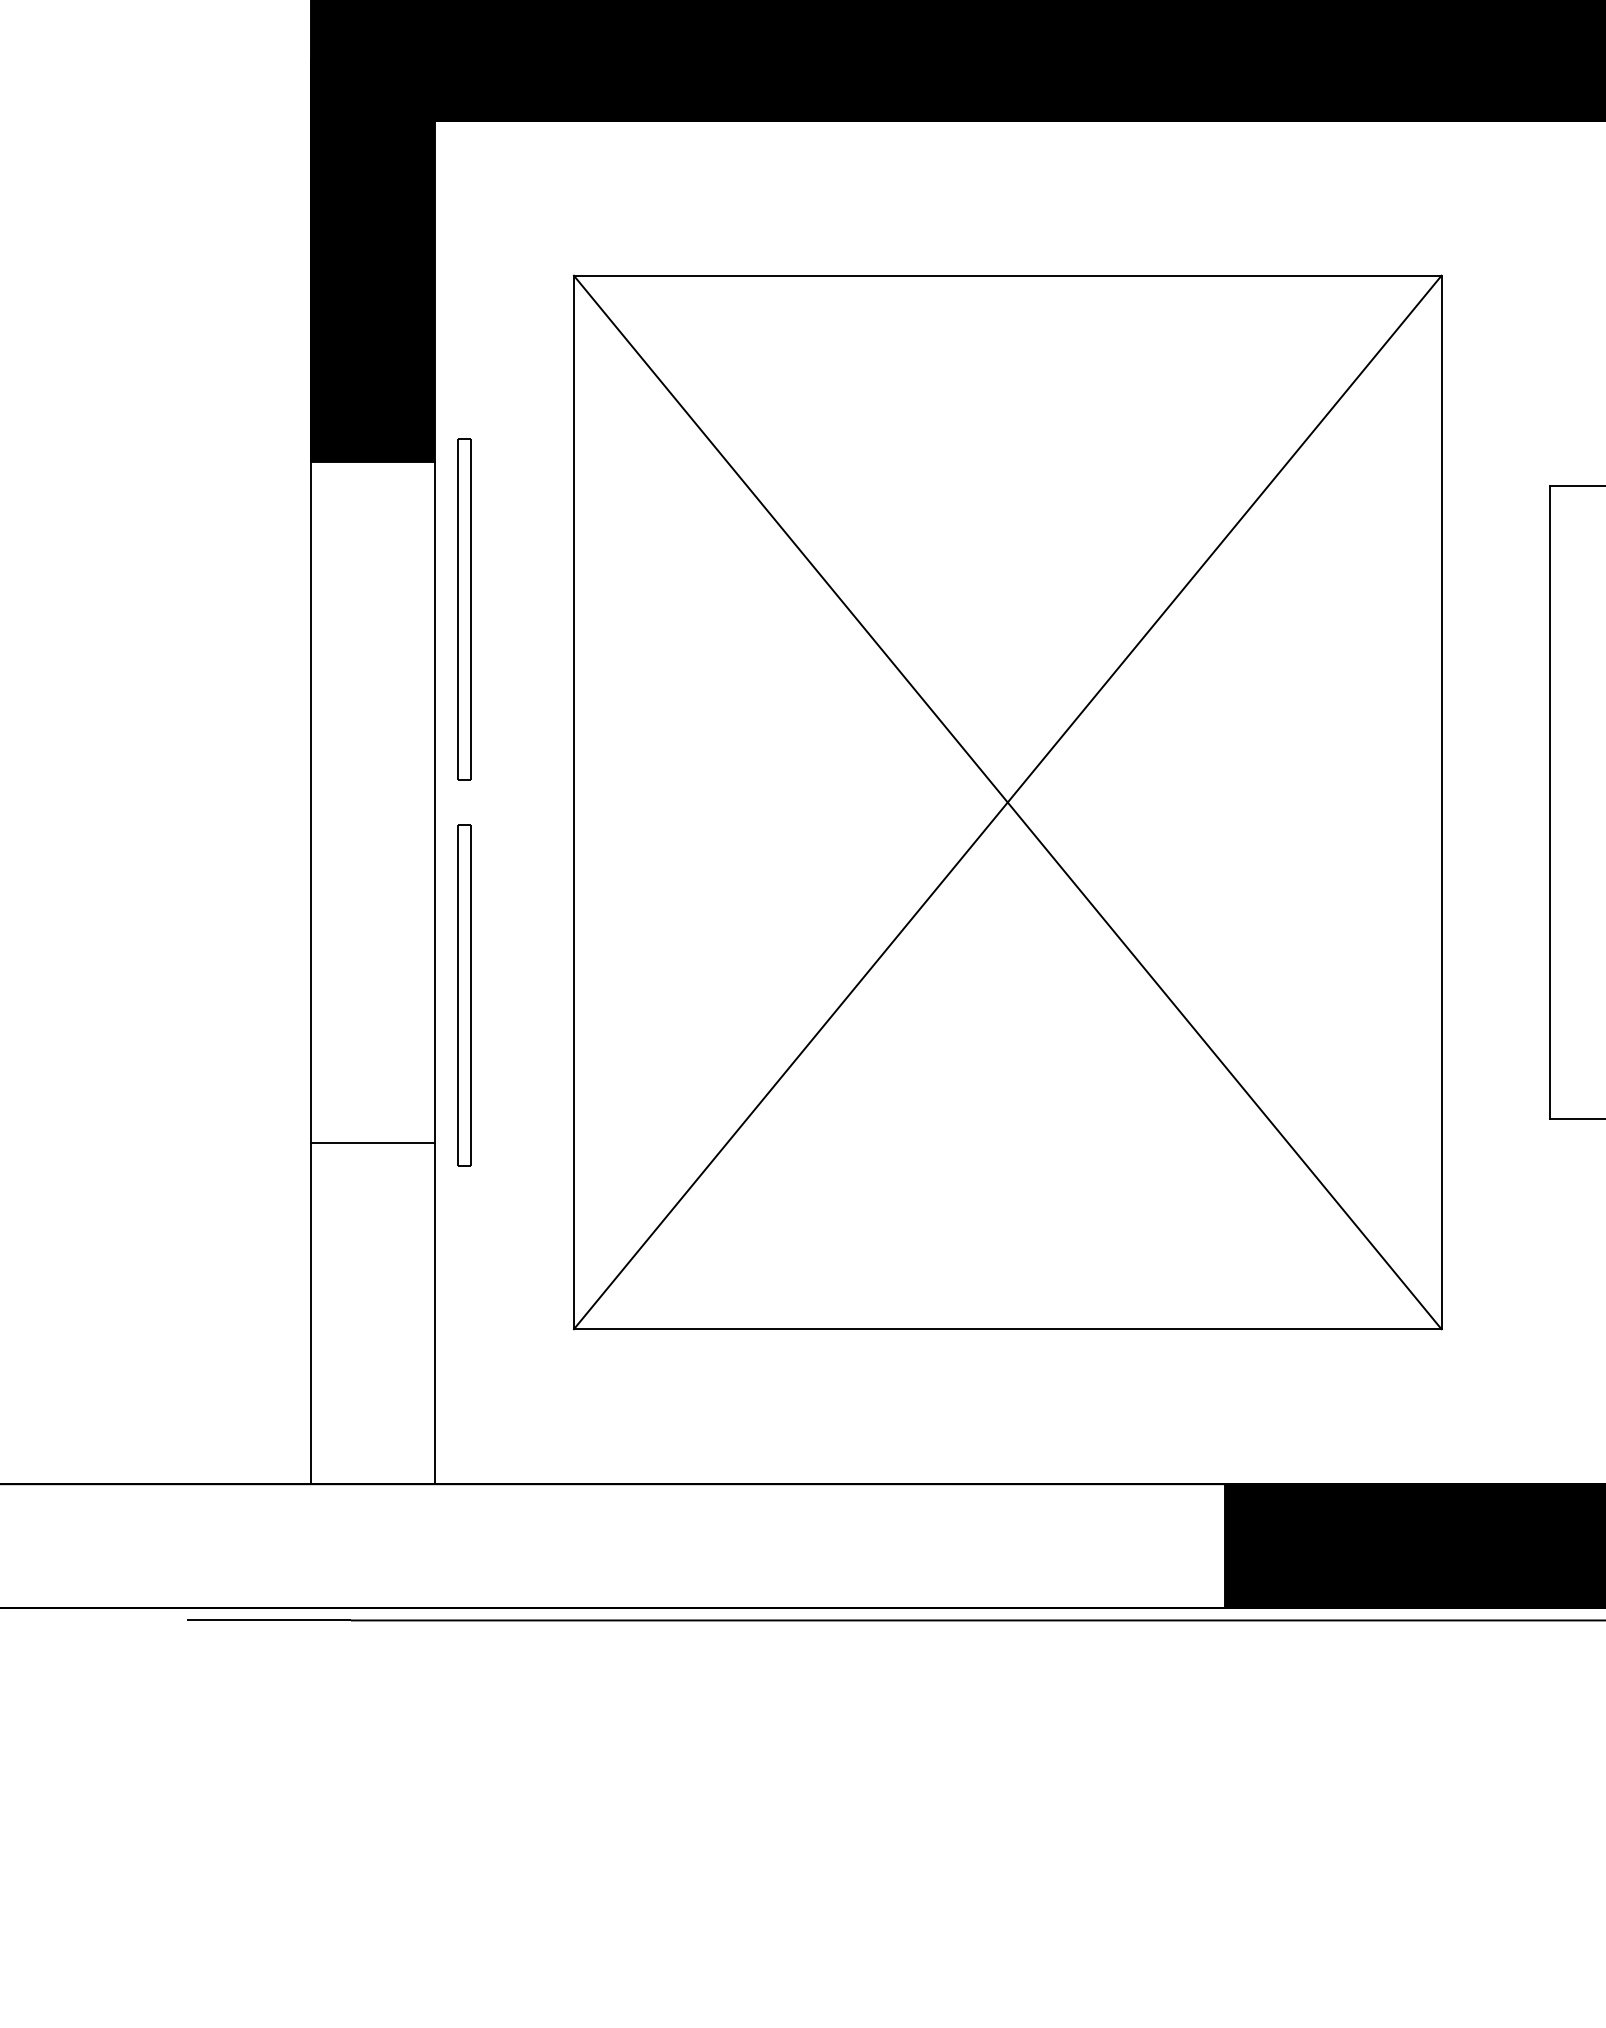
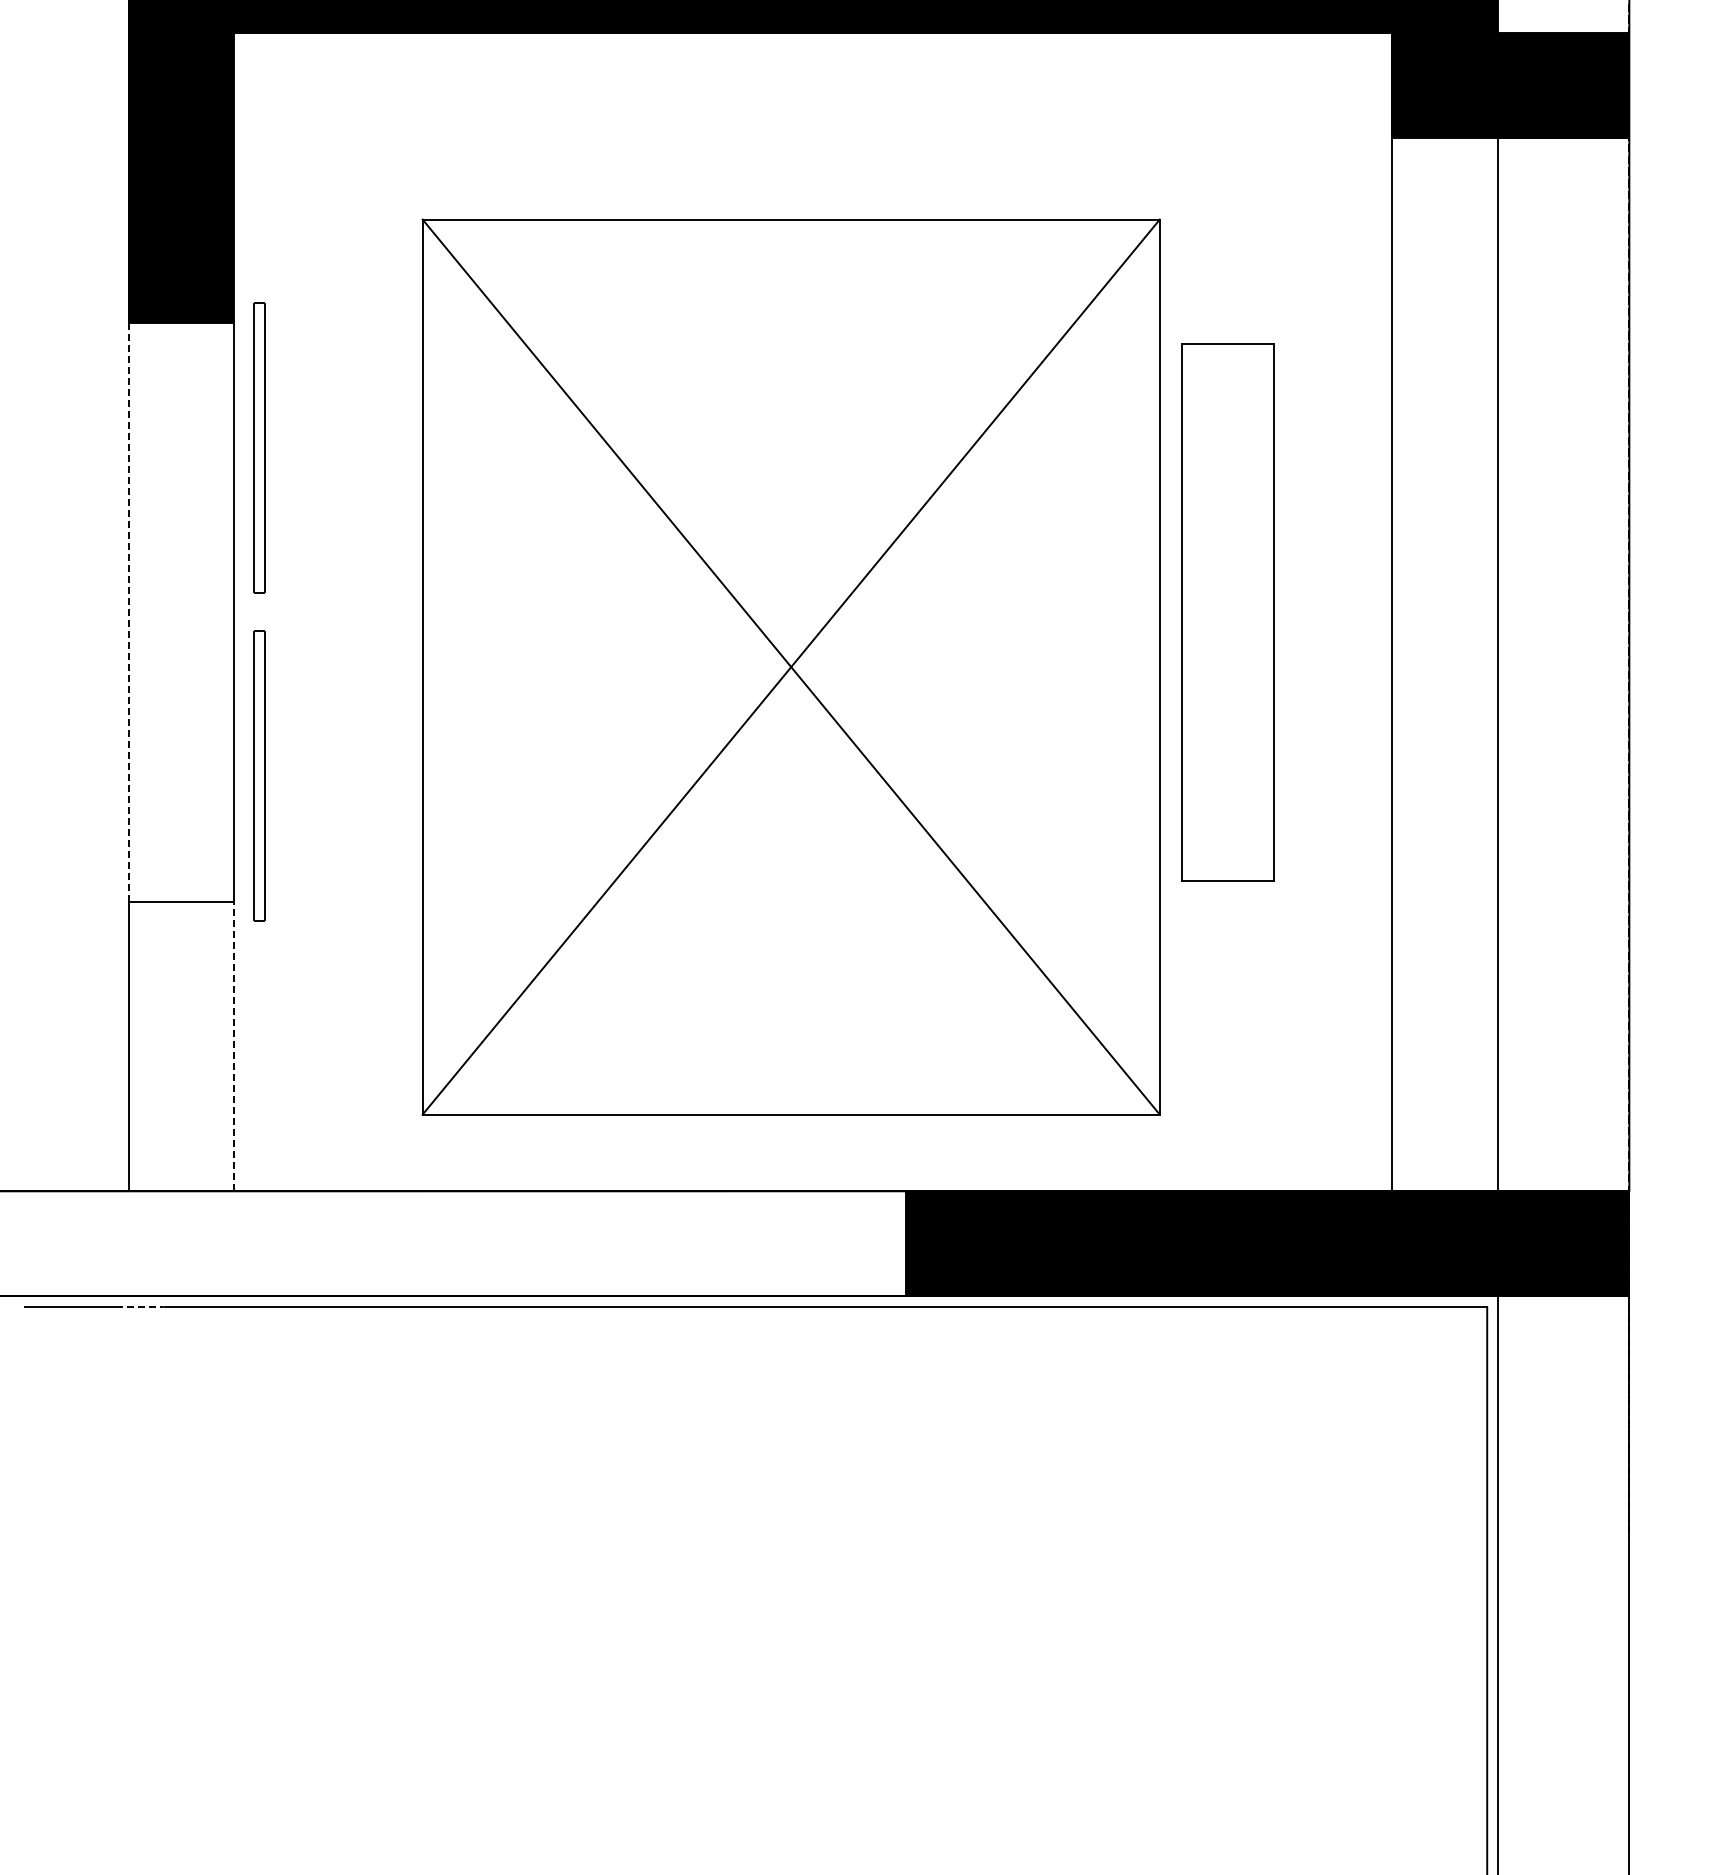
part: (1006, 801) -> (790, 666), moved
line: (310, 802) -> (128, 612), solid -> dashed
line: (434, 1313) -> (234, 1046), solid -> dashed
line: (322, 1621) -> (139, 1307), solid -> dashed

